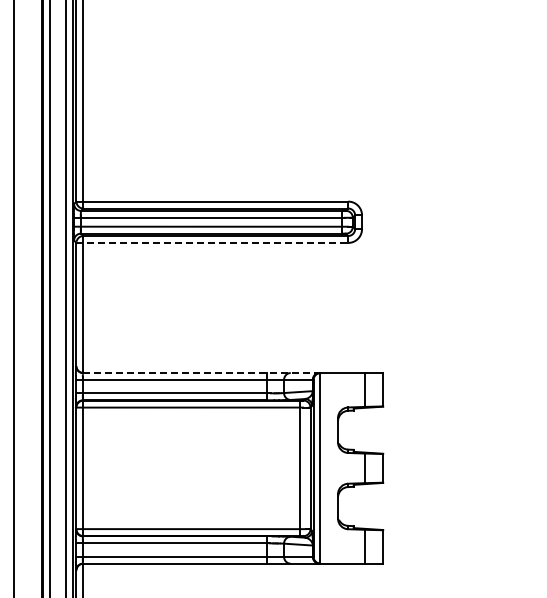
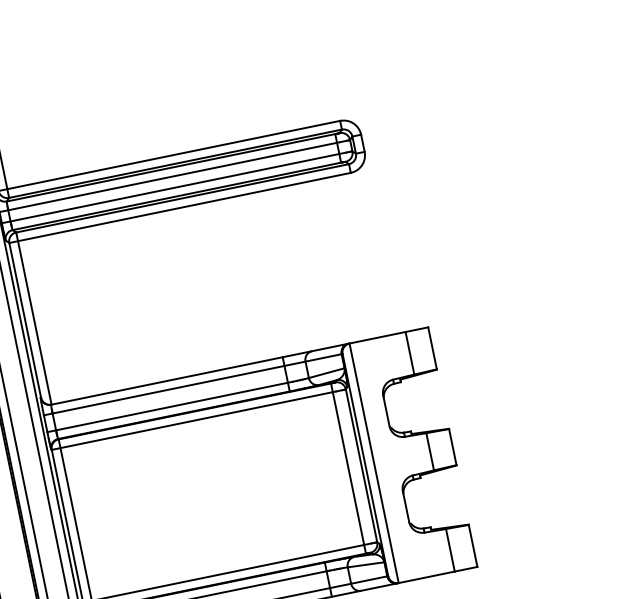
line: (212, 242) -> (180, 207), dashed -> solid
line: (201, 373) -> (200, 374), dashed -> solid

